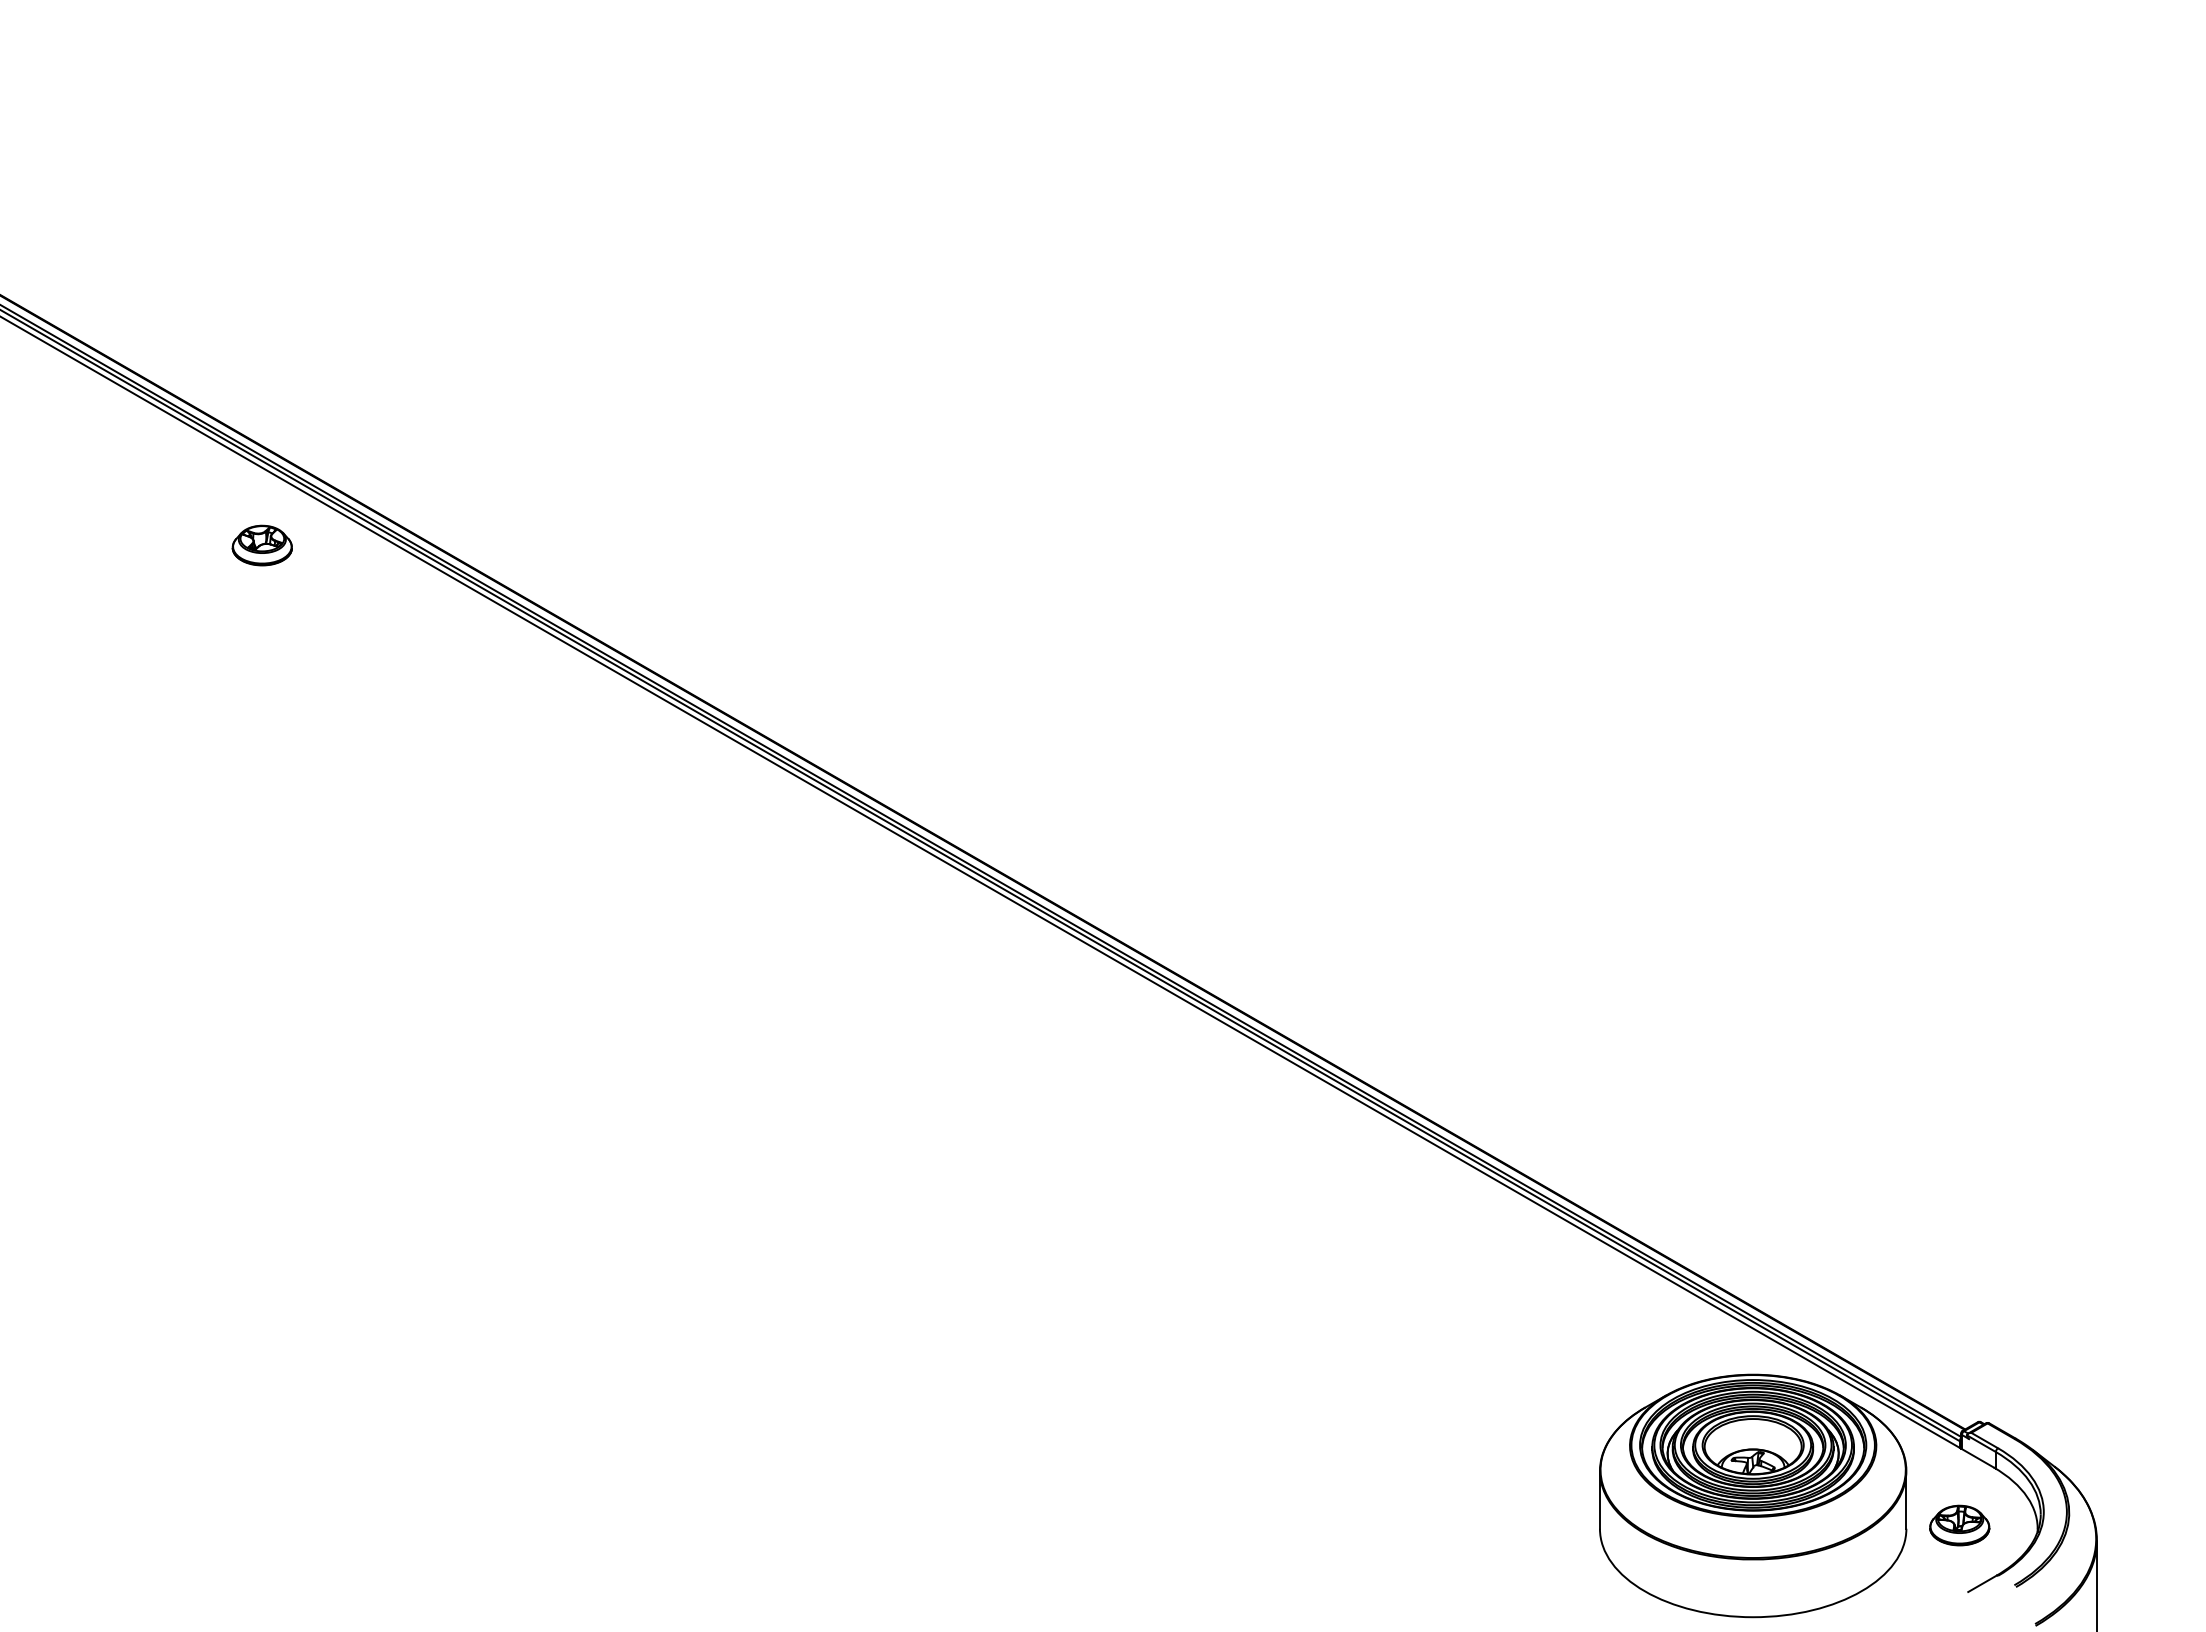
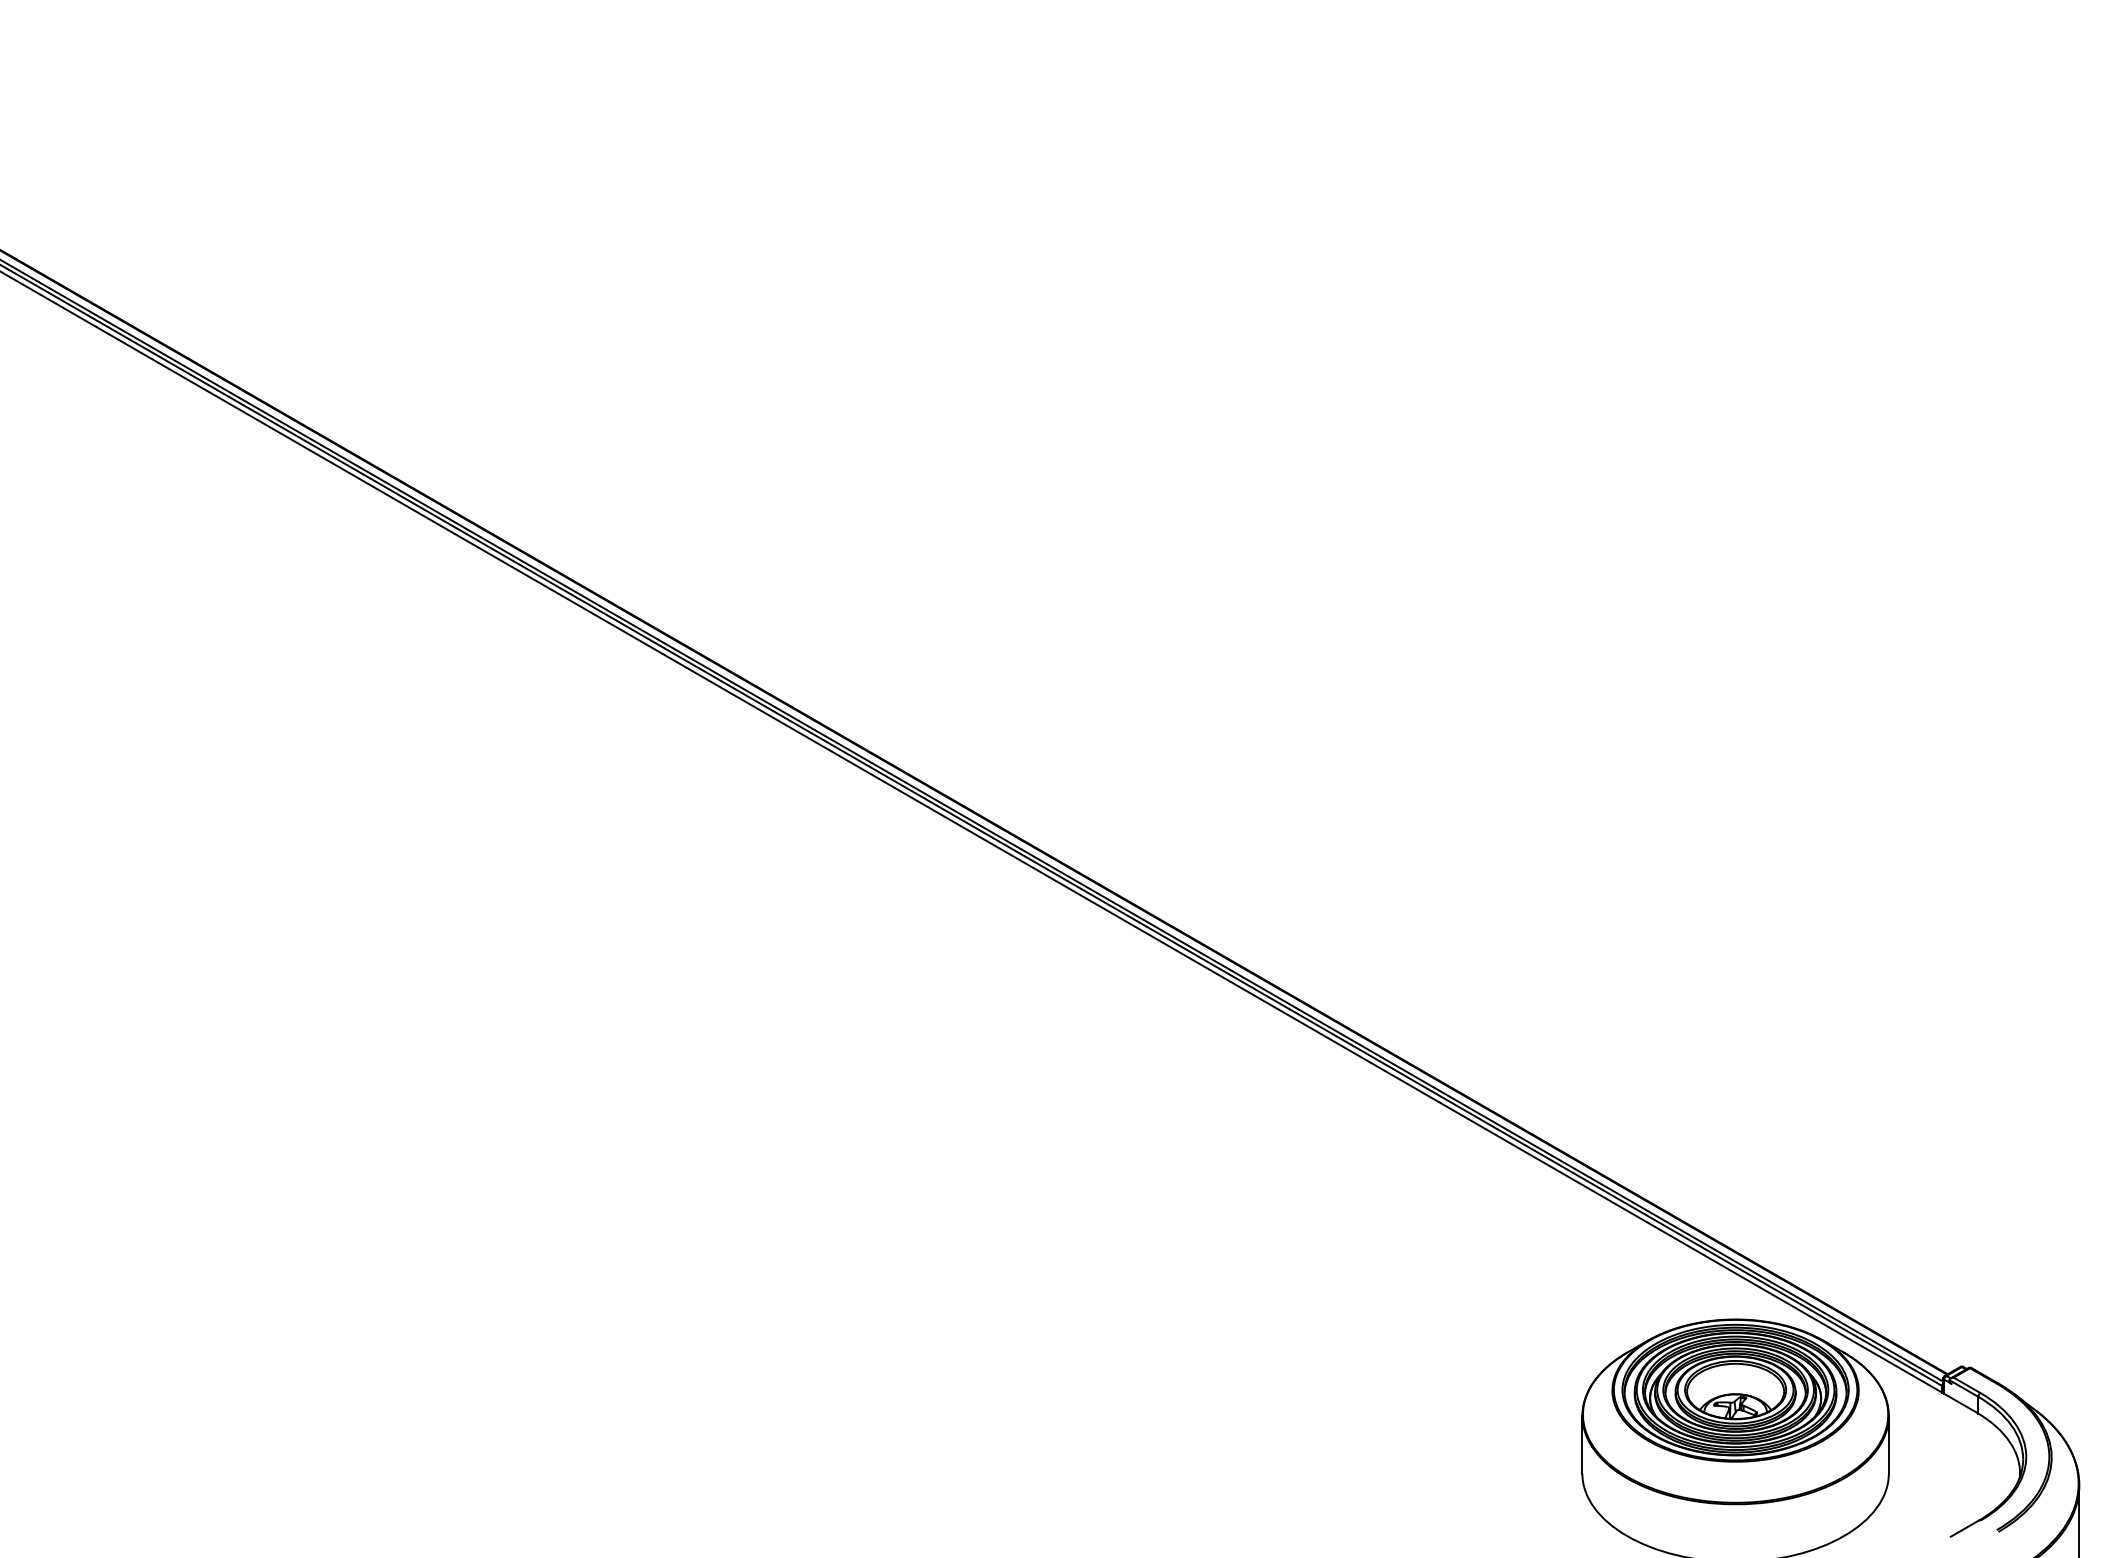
part: (261, 545) -> (243, 490), removed
part: (1959, 1525) -> (1941, 1470), removed

